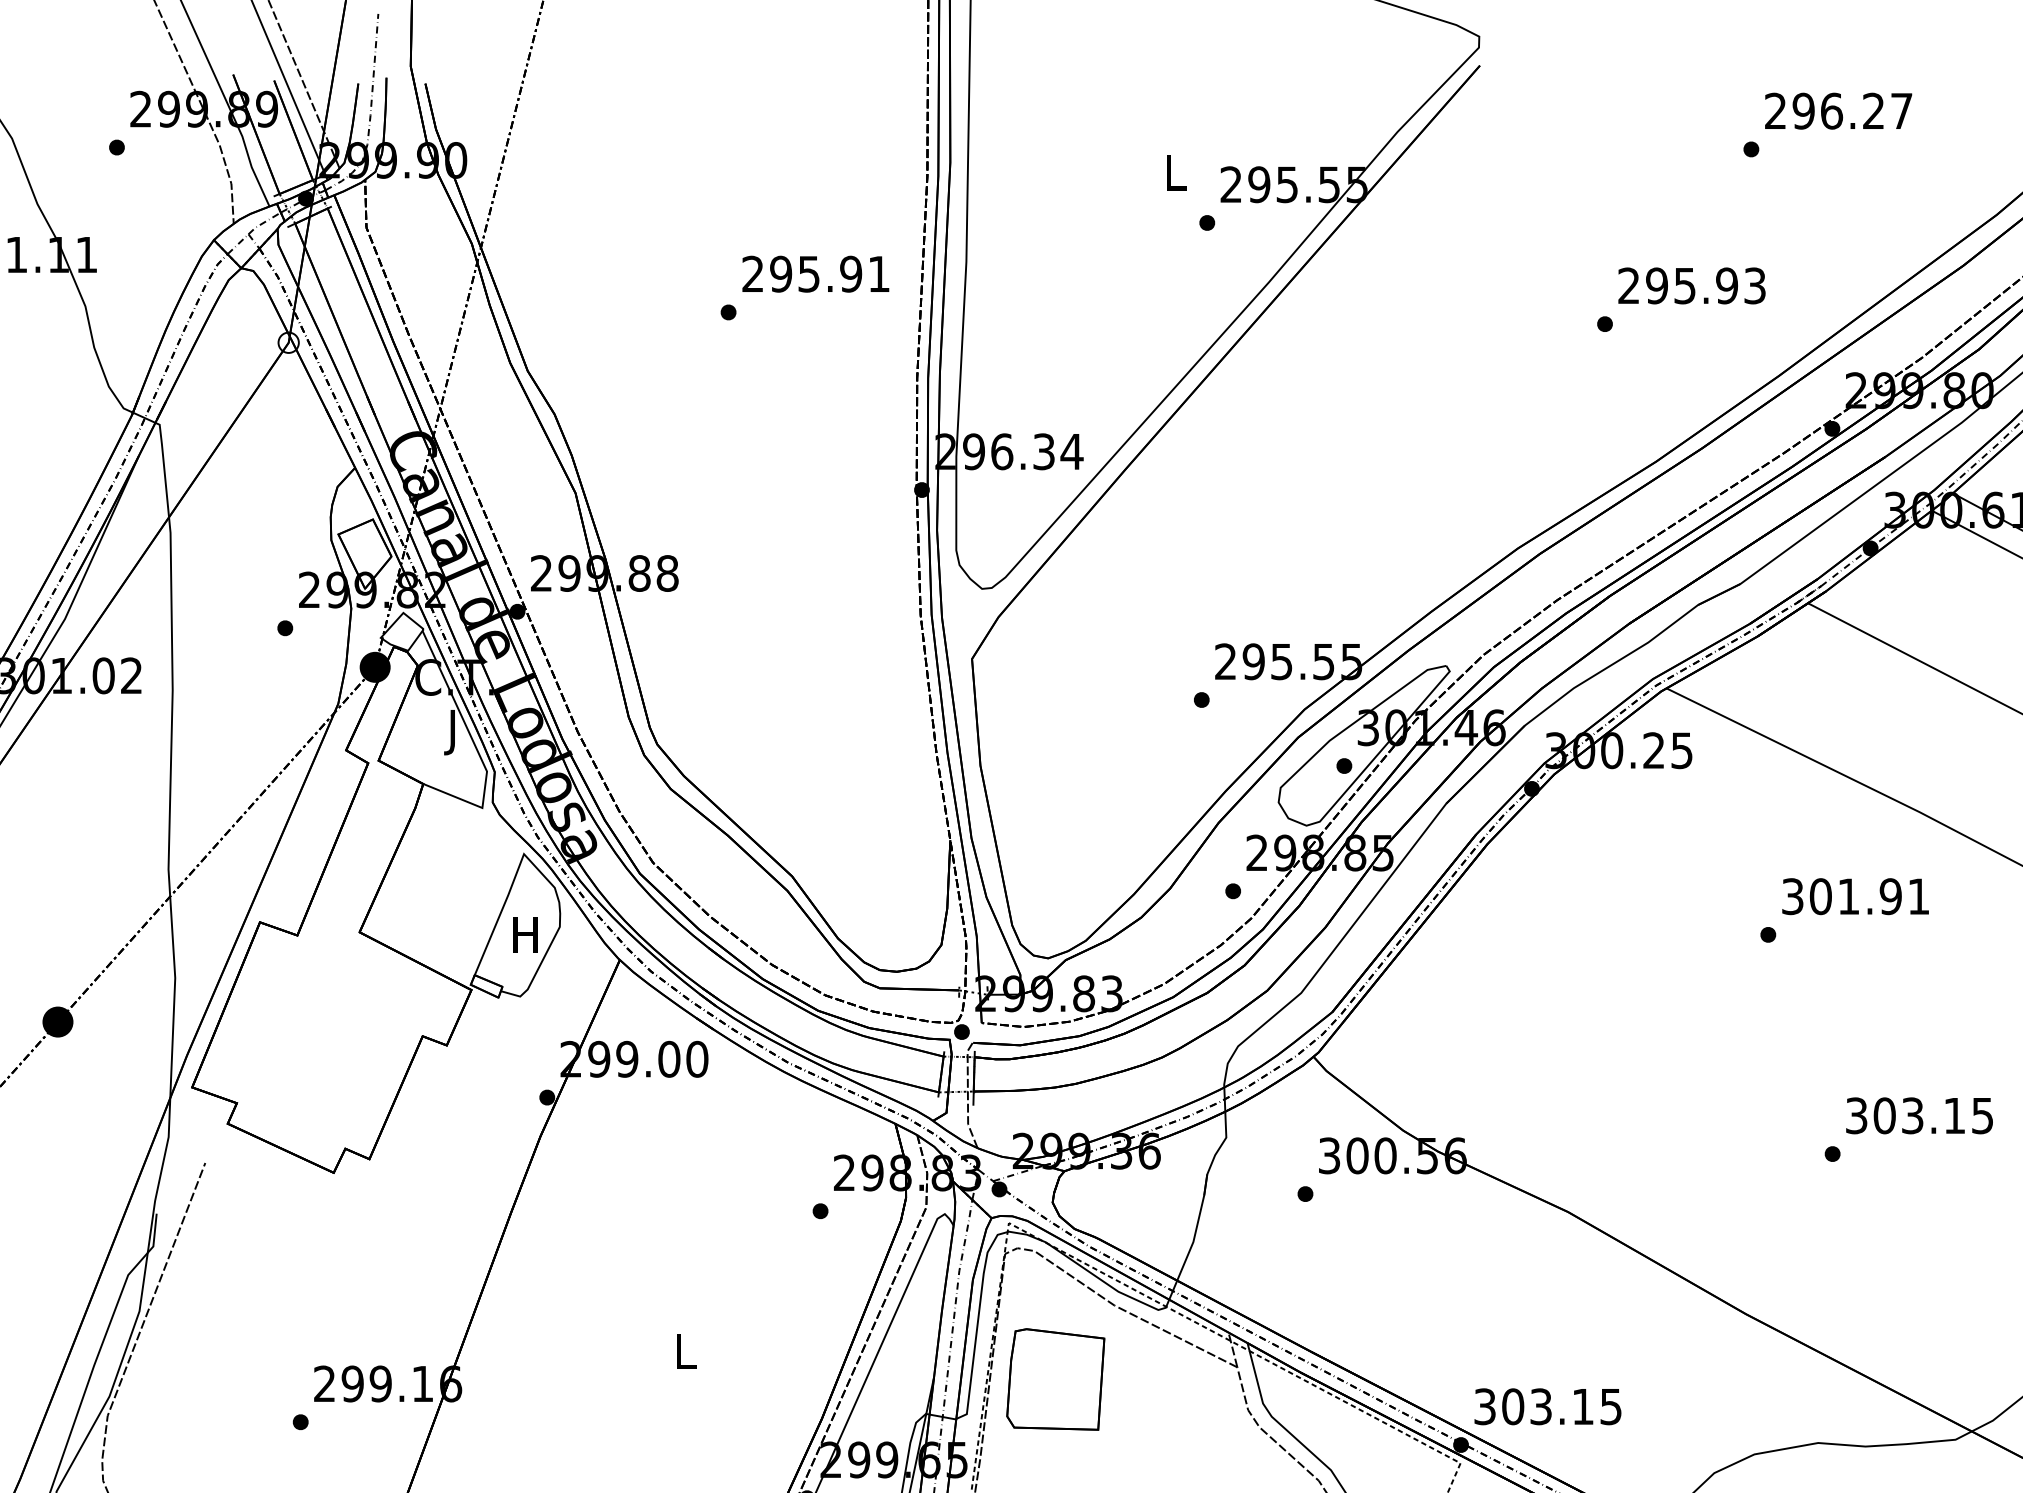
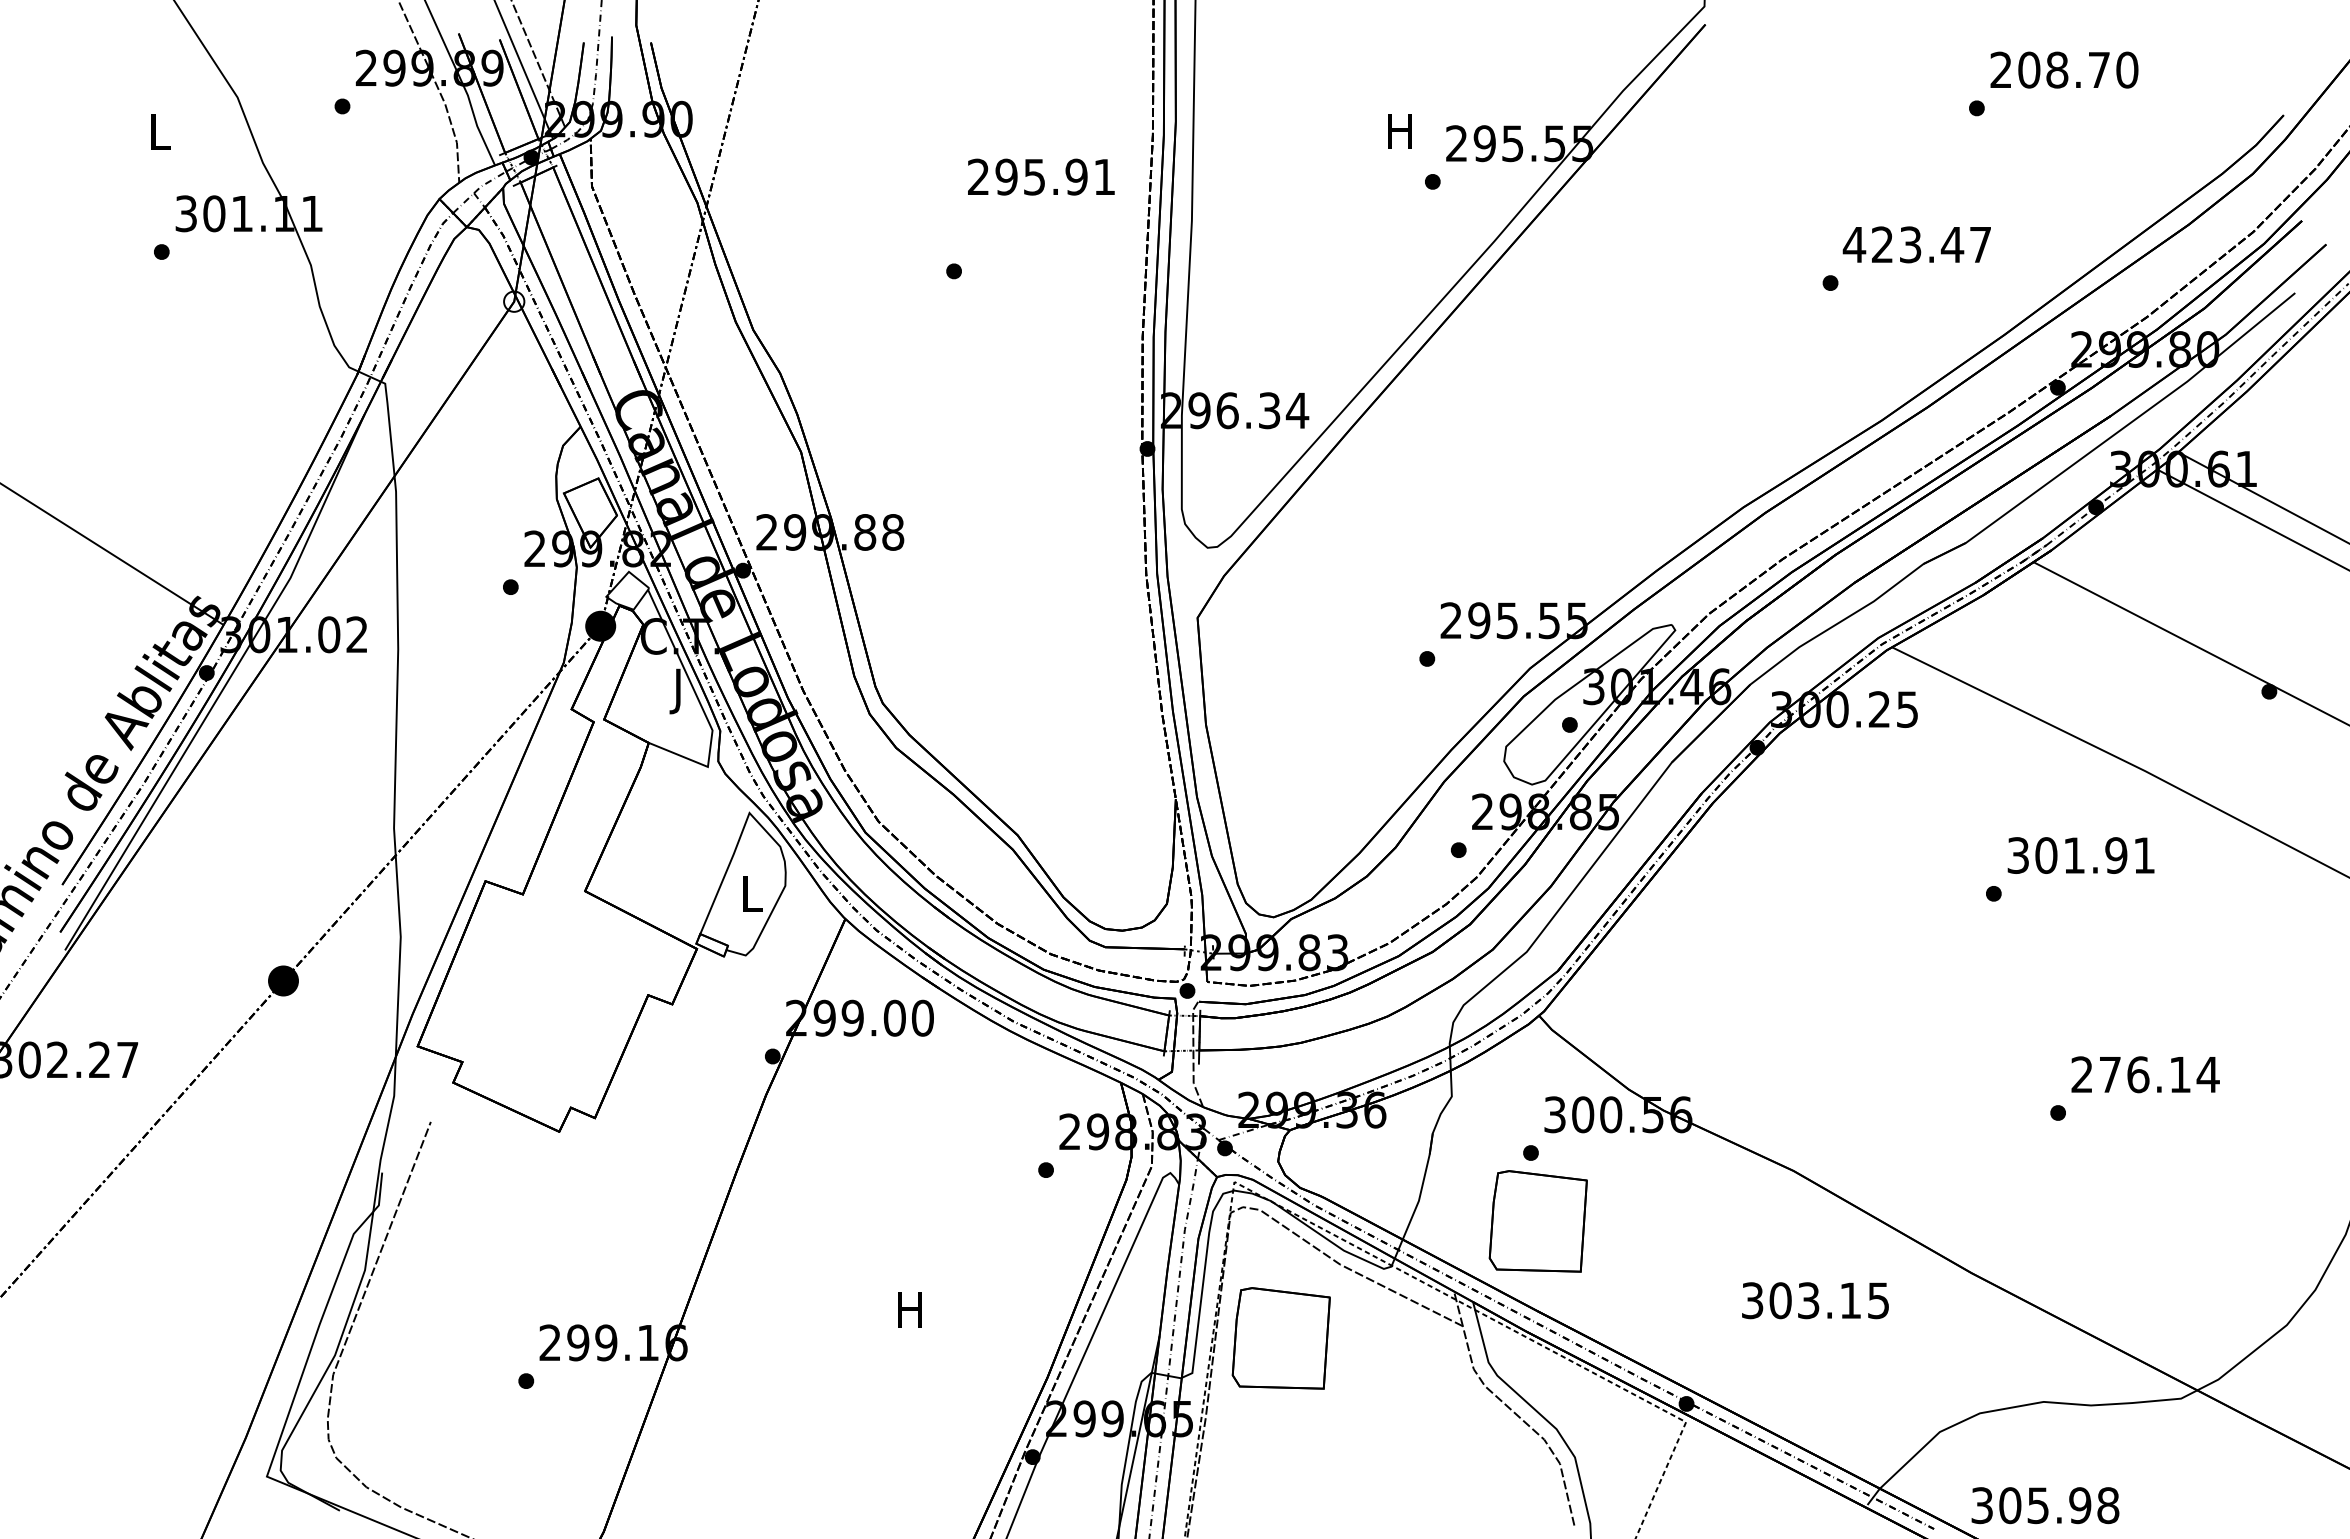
text: (1852, 110) -> (2078, 69), 296.27 -> 208.70
text: (1173, 172) -> (1399, 131), L -> H
text: (815, 273) -> (1041, 176), moved
text: (1690, 285) -> (1916, 244), 295.93 -> 423.47
text: (524, 934) -> (750, 893), H -> L
text: (1919, 1115) -> (2145, 1074), 303.15 -> 276.14
part: (1311, 1262) -> (1537, 1221), added
text: (683, 1350) -> (909, 1309), L -> H
text: (1547, 1406) -> (1815, 1300), moved

